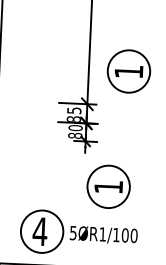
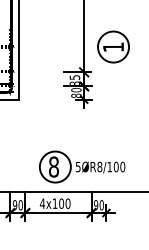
part: (108, 186) -> (102, 131), removed
text: (39, 230) -> (53, 166), 4 -> 8
text: (102, 233) -> (99, 166), 5ØR1/100 -> 5ØR8/100

